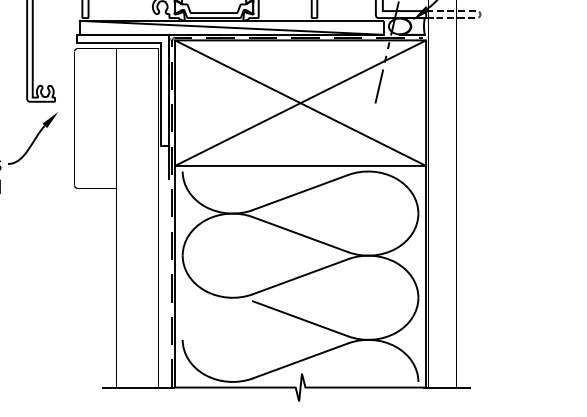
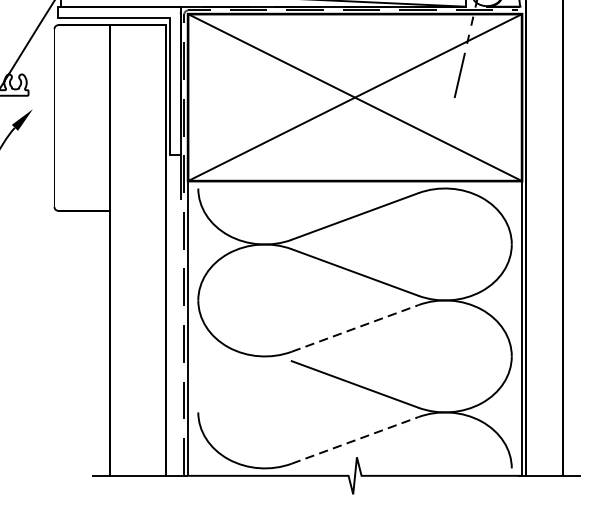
line: (300, 276) -> (354, 328), solid -> dashed
line: (300, 360) -> (354, 439), solid -> dashed

